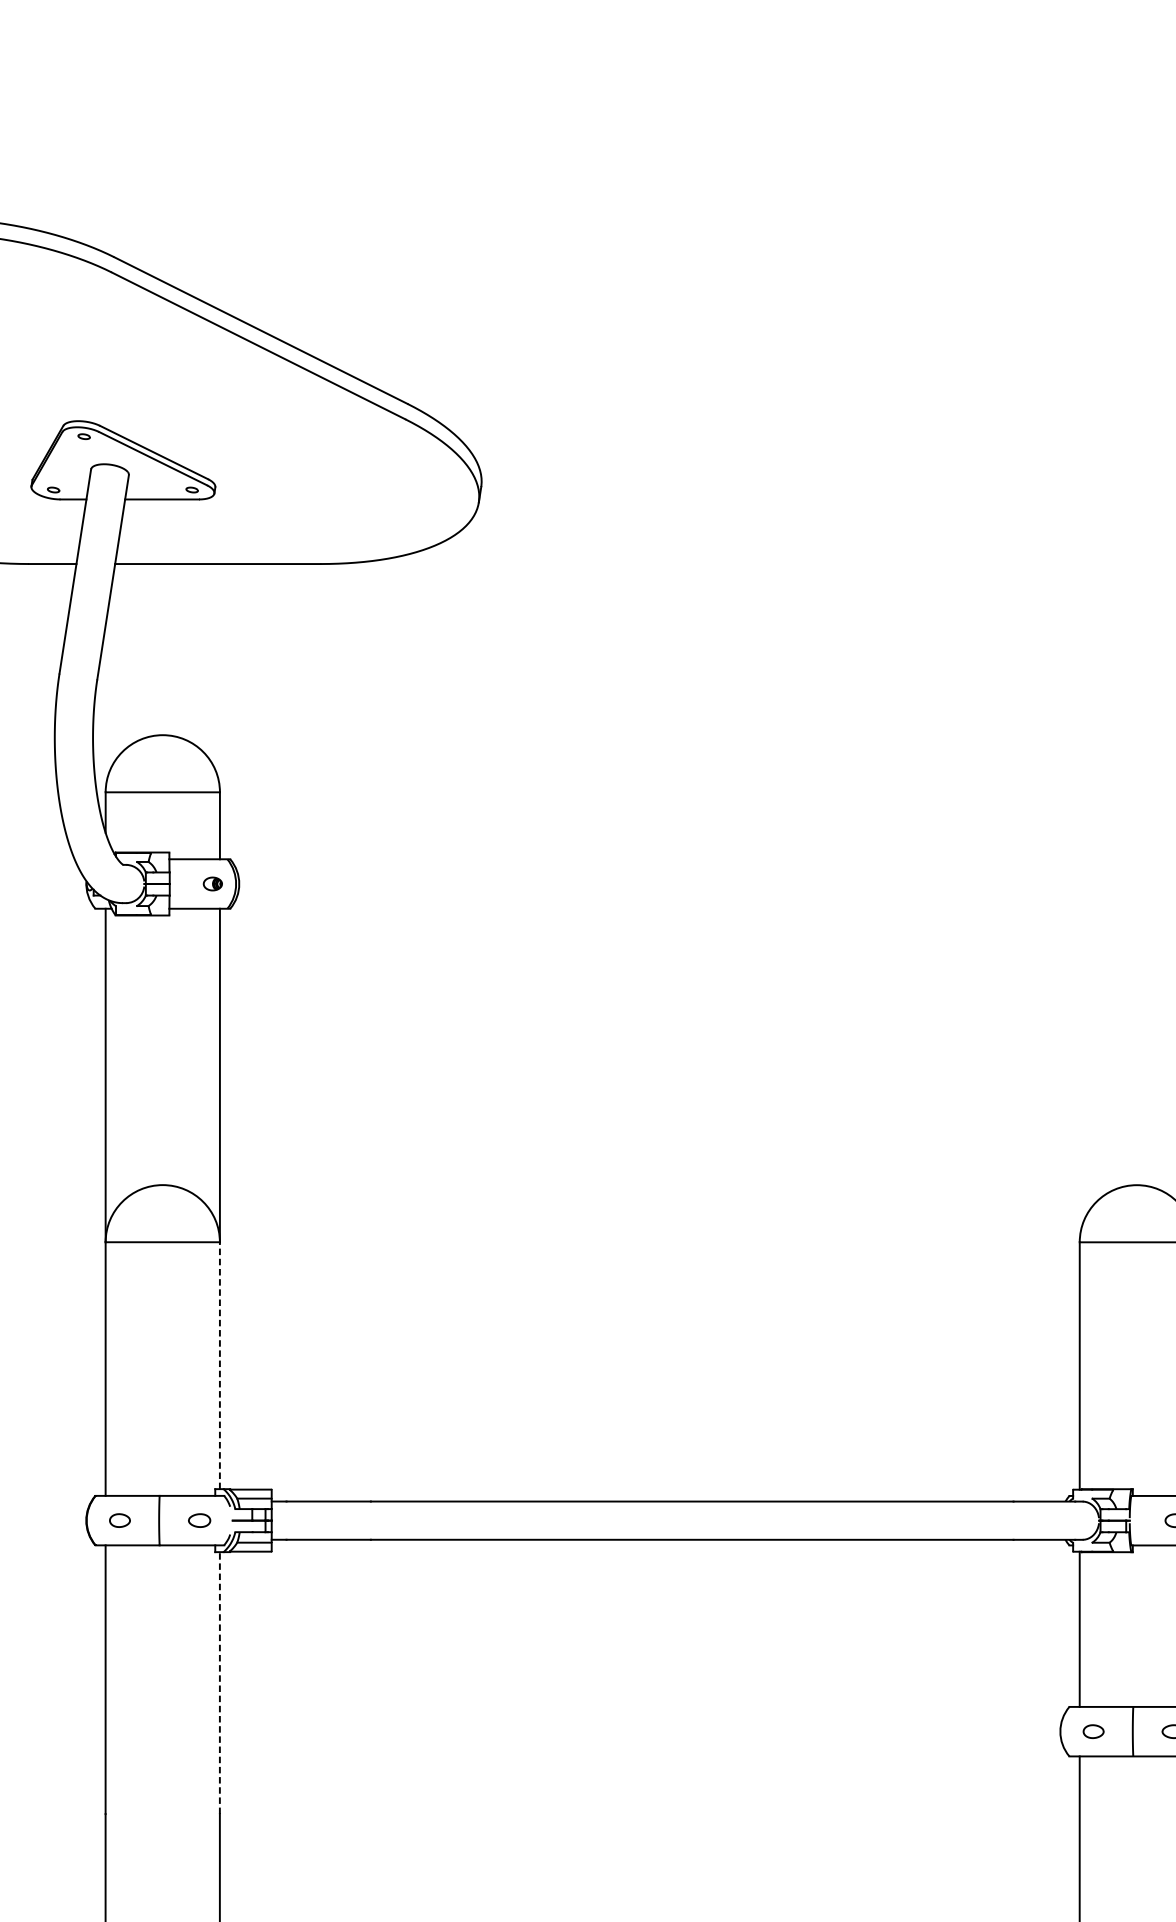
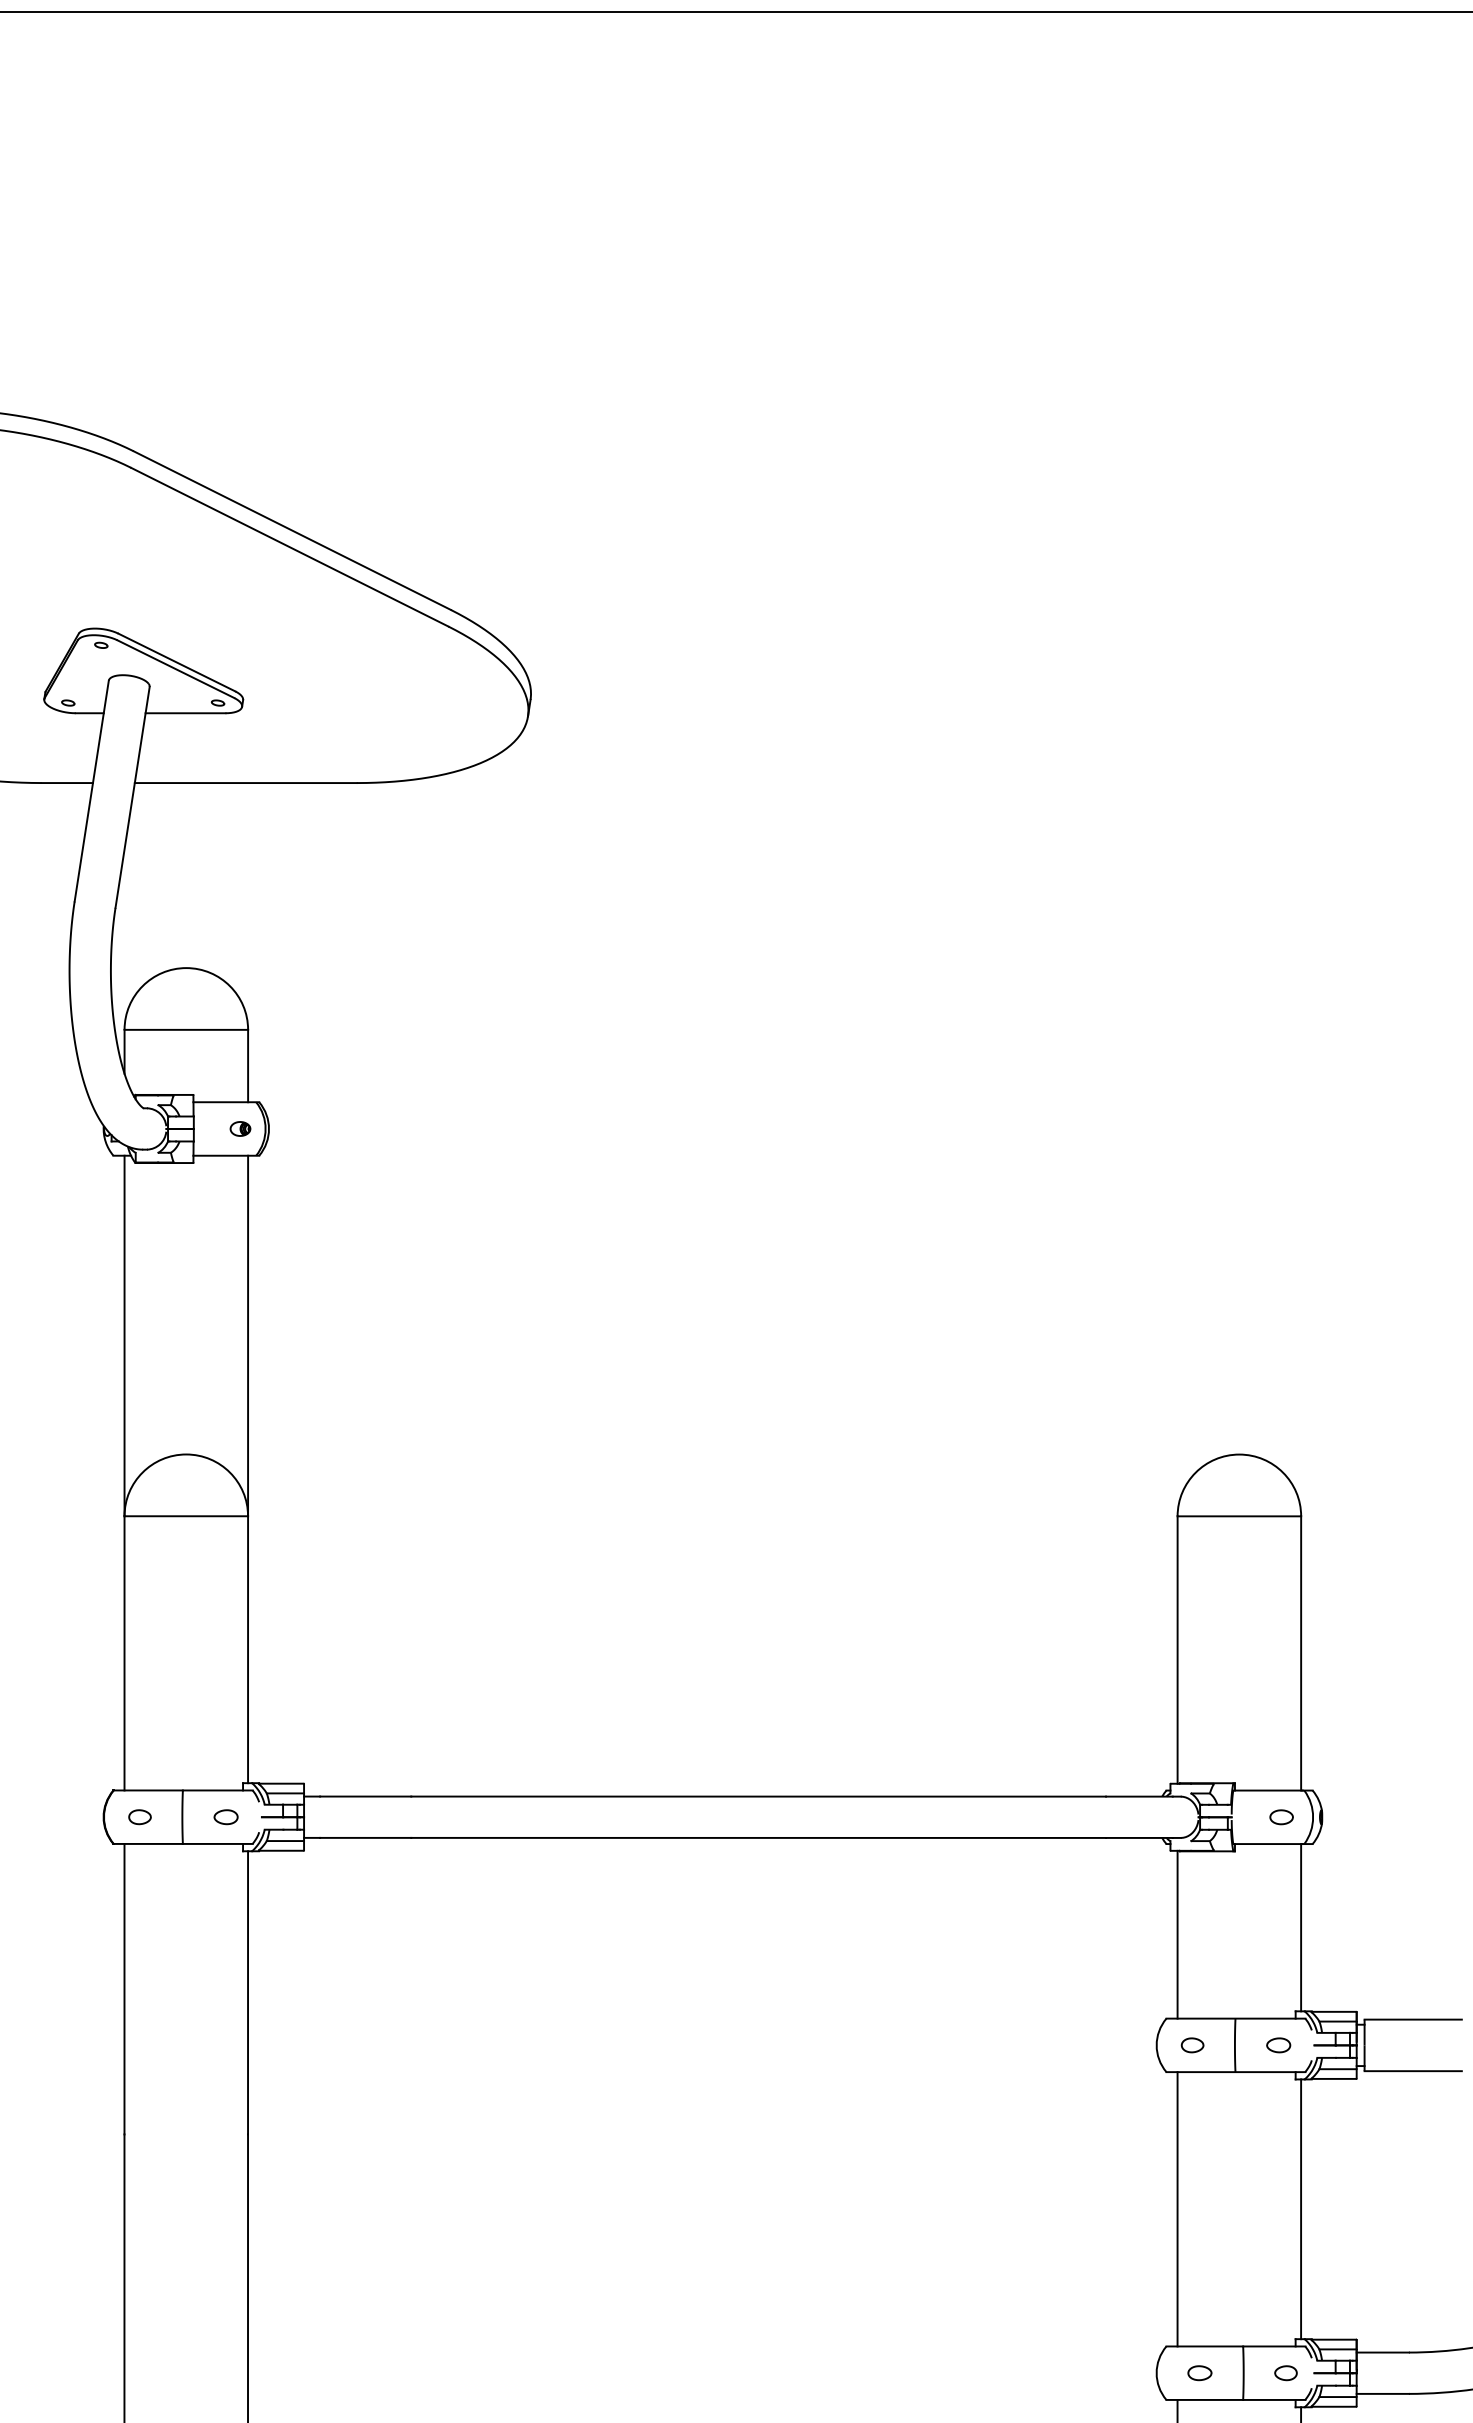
line: (220, 1365) -> (248, 1649), dashed -> solid
line: (220, 1682) -> (248, 1992), dashed -> solid

